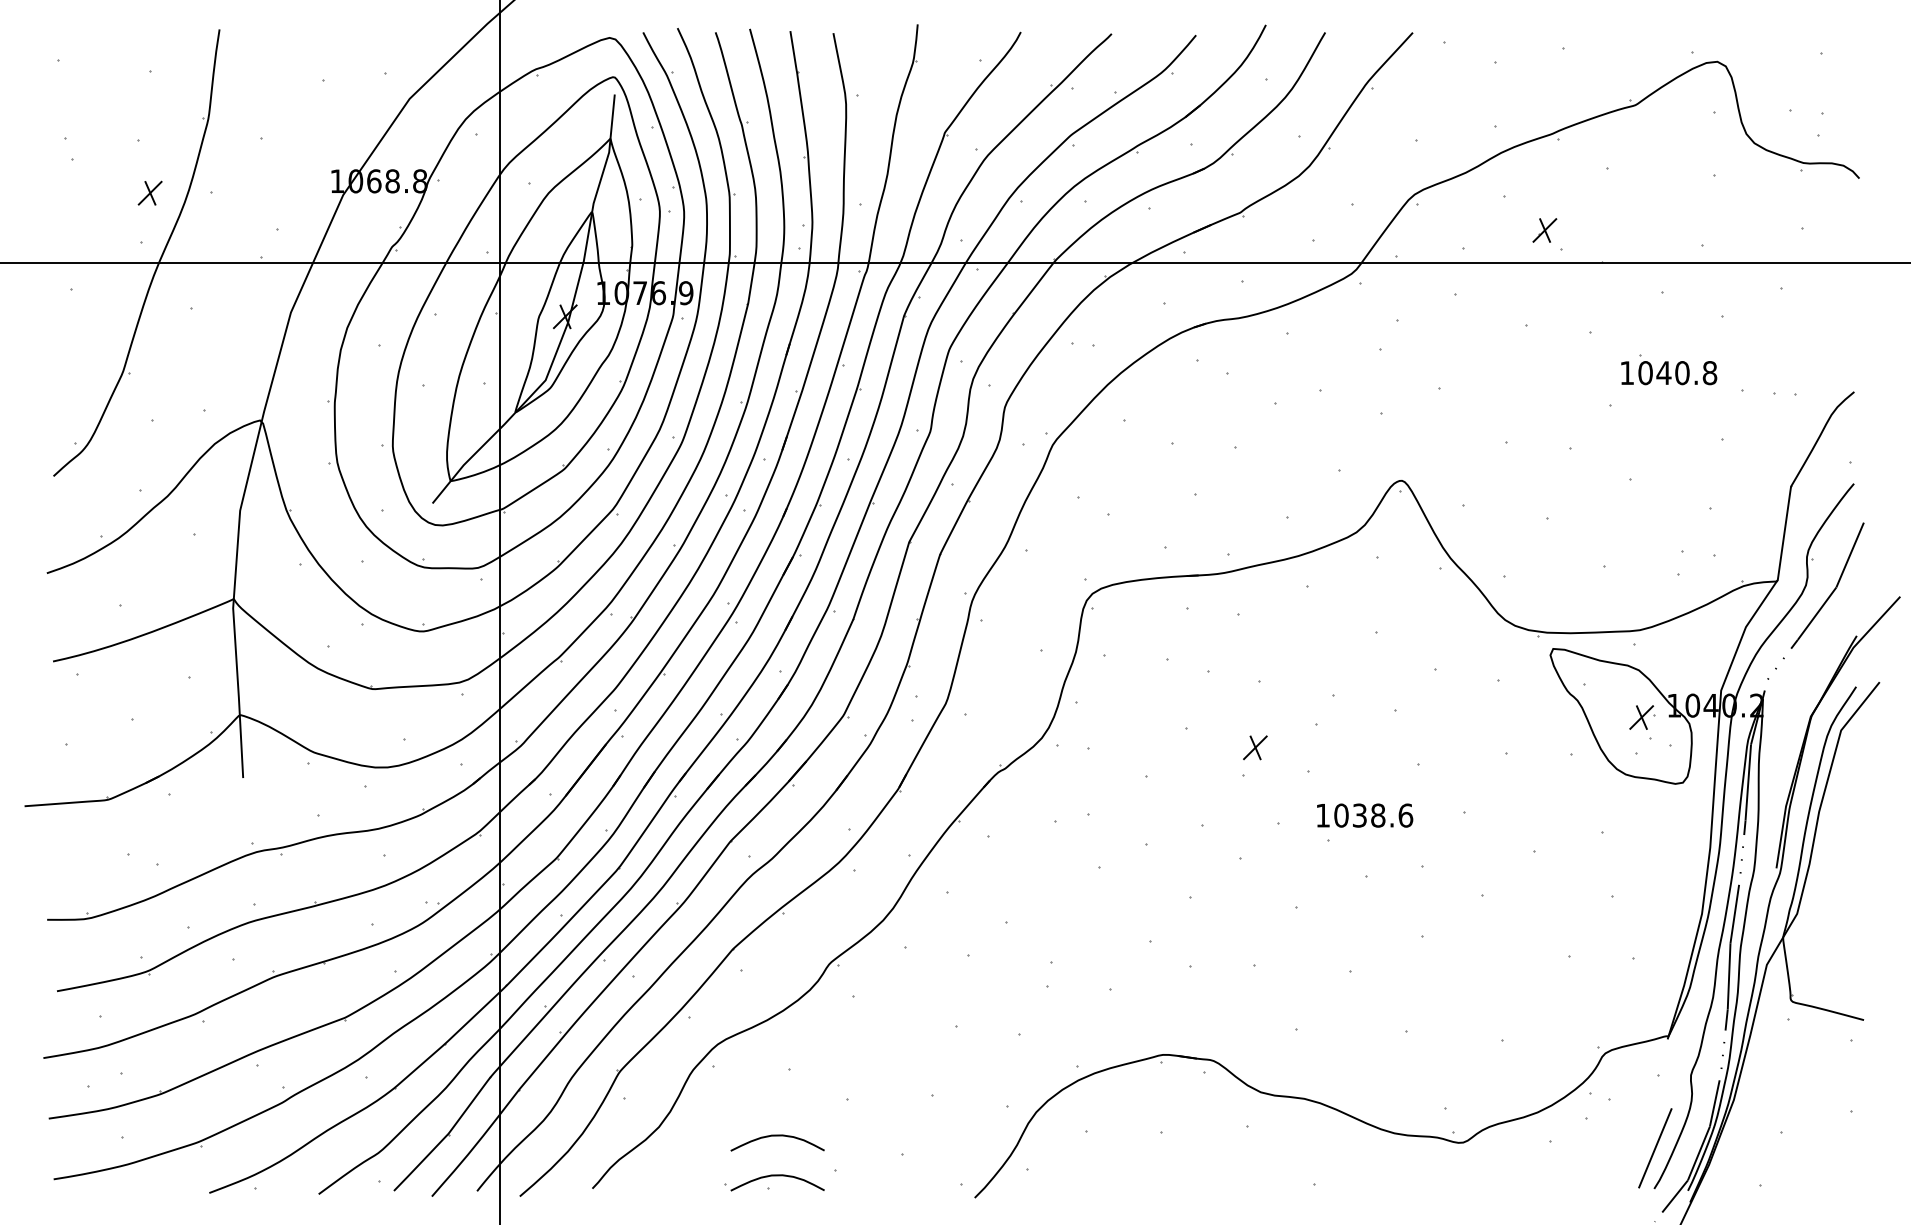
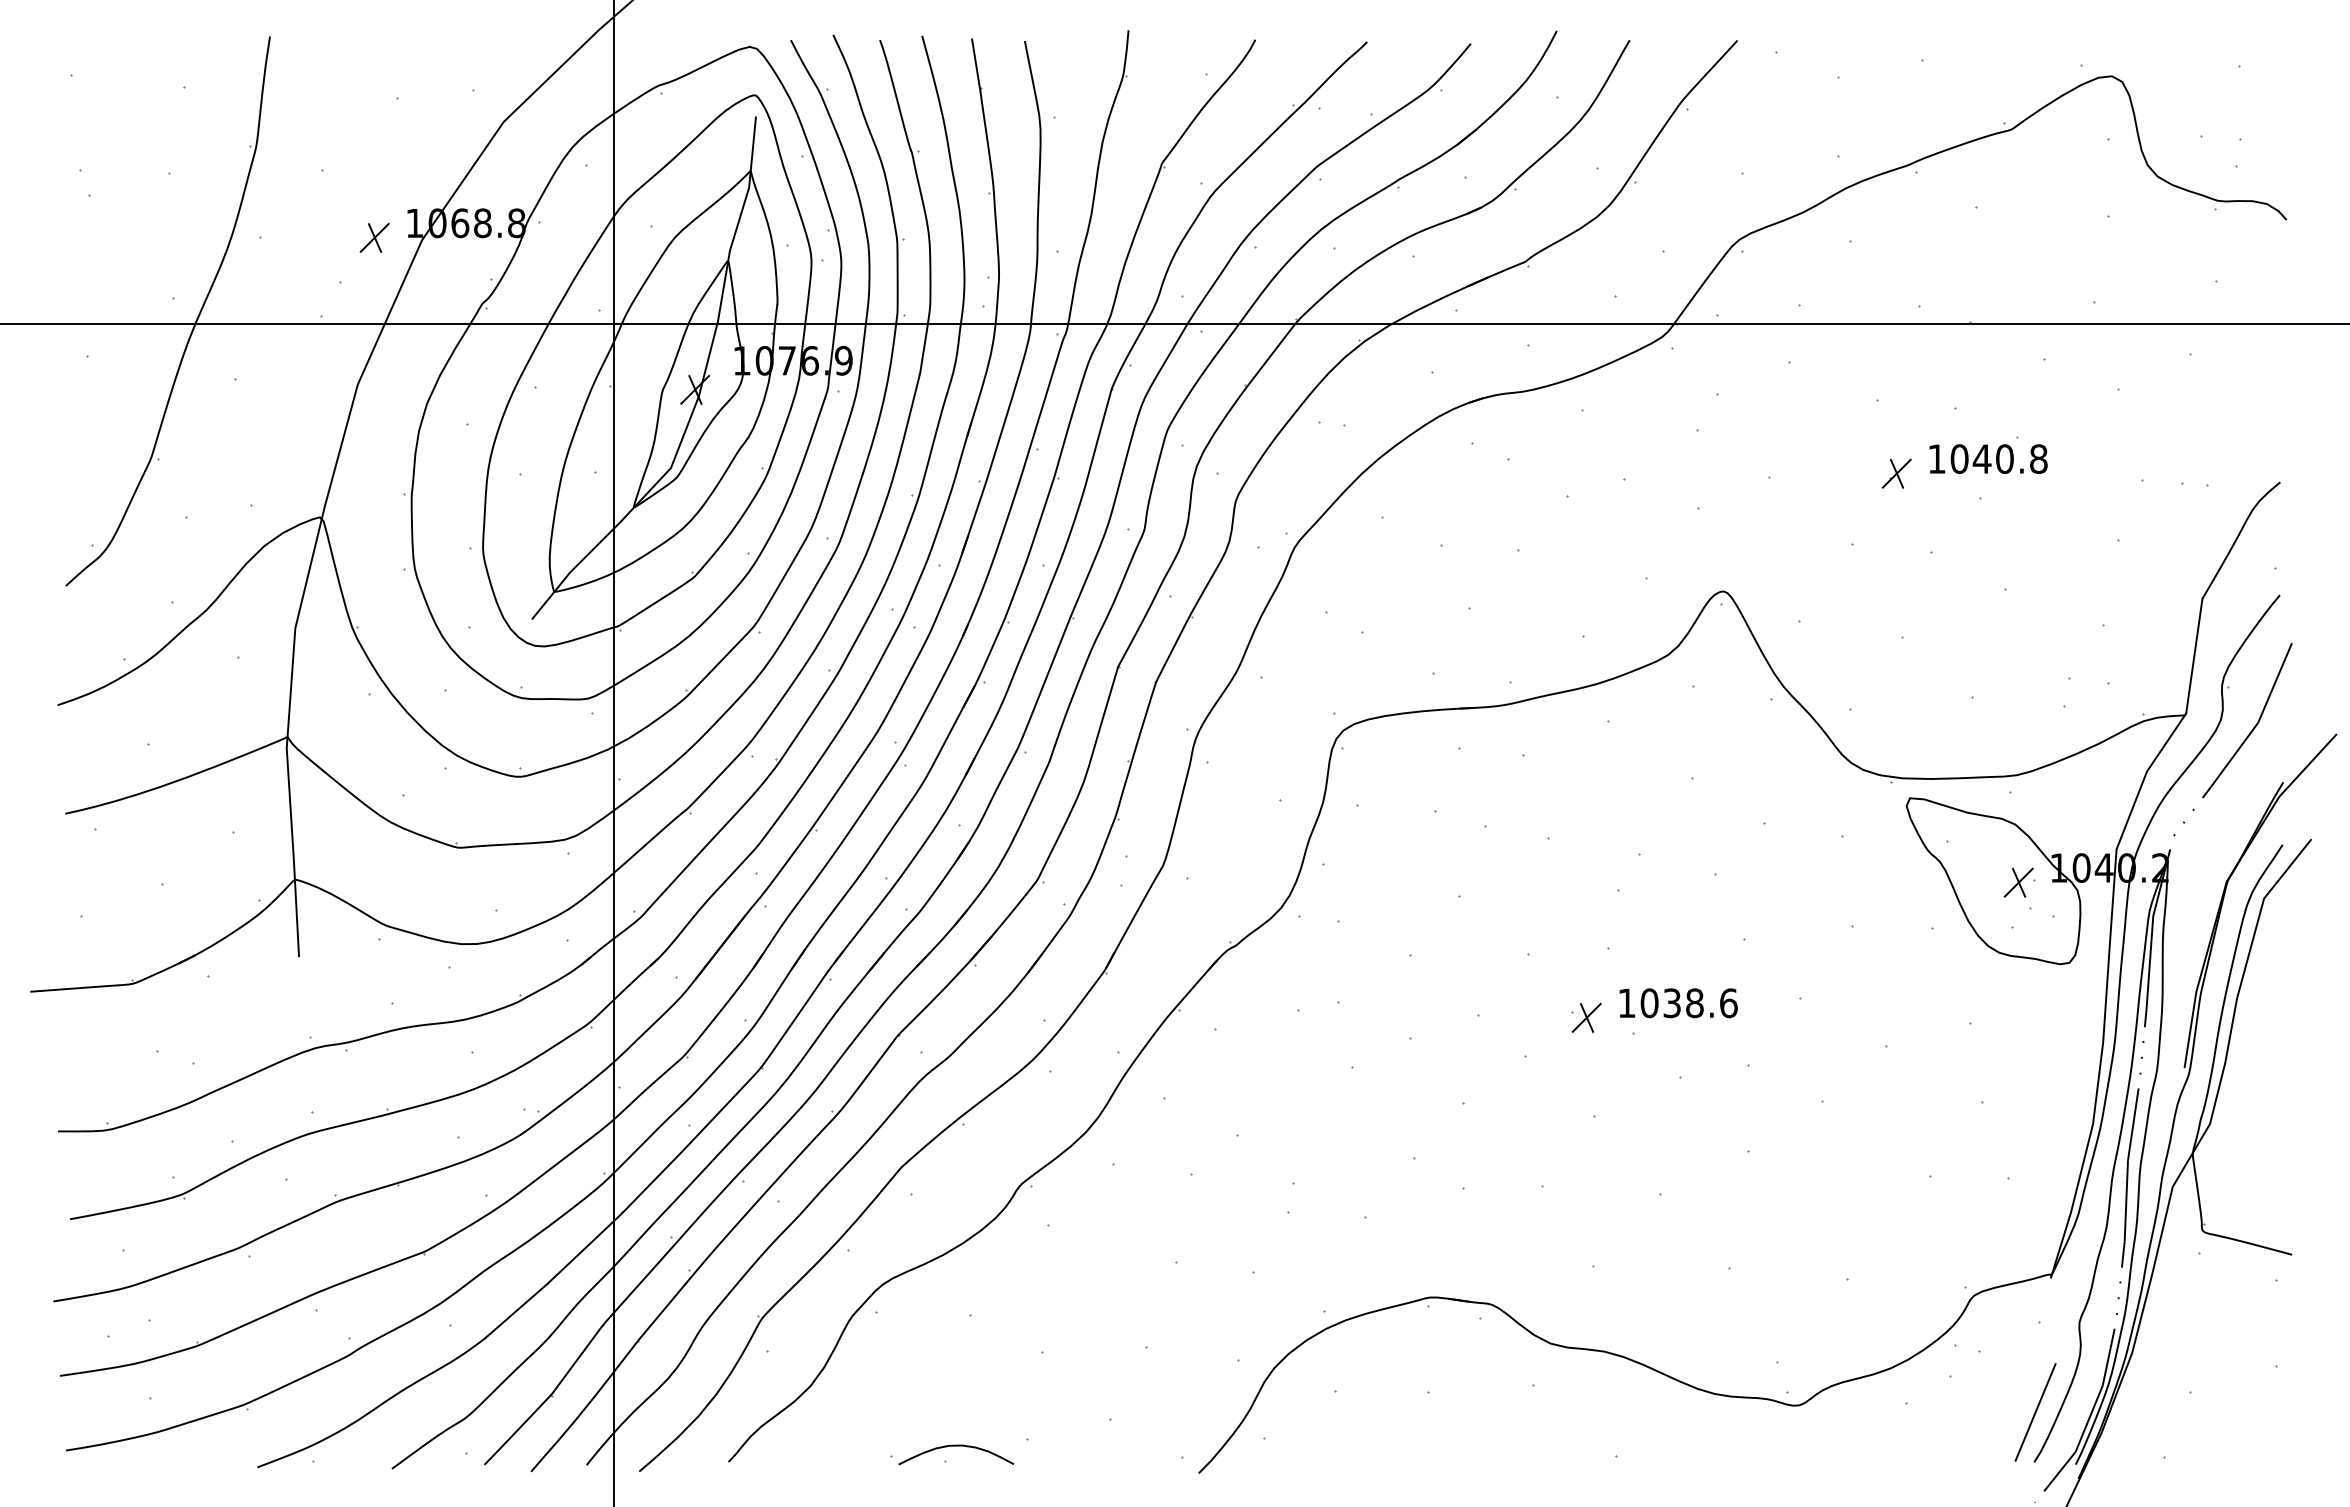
part: (150, 192) -> (374, 237), moved
part: (1544, 230) -> (1896, 473), moved
text: (1669, 372) -> (1988, 458), moved
part: (1255, 747) -> (1586, 1017), moved
curve: (777, 1136) -> (956, 1397), removed

